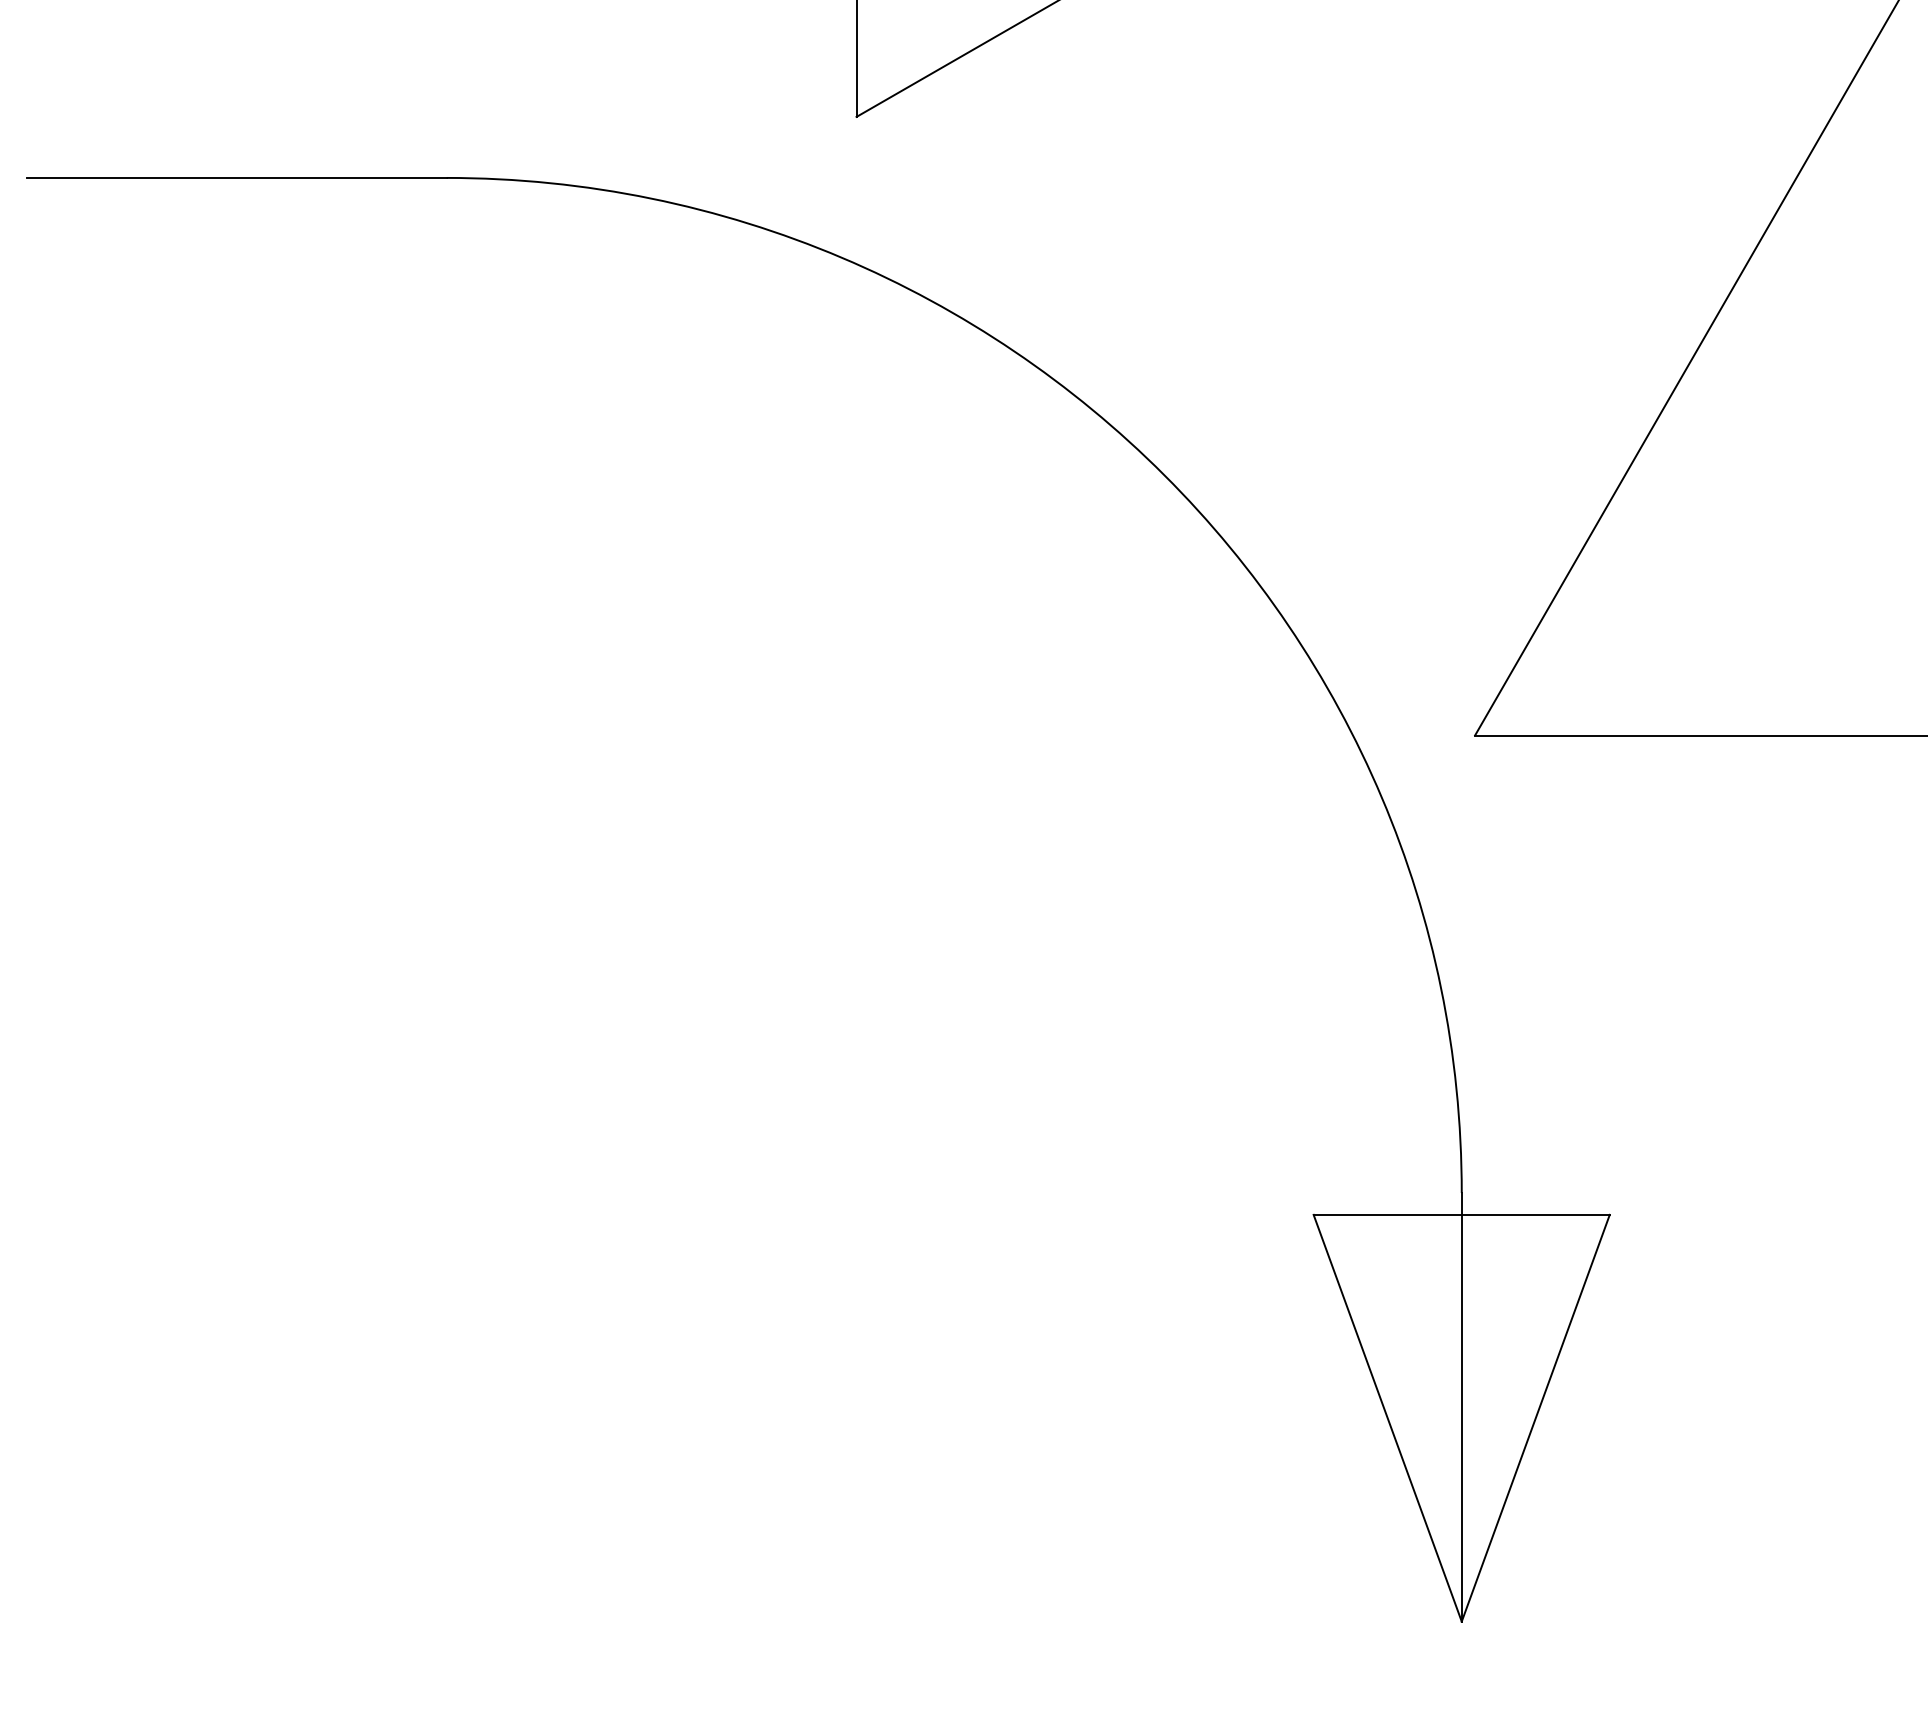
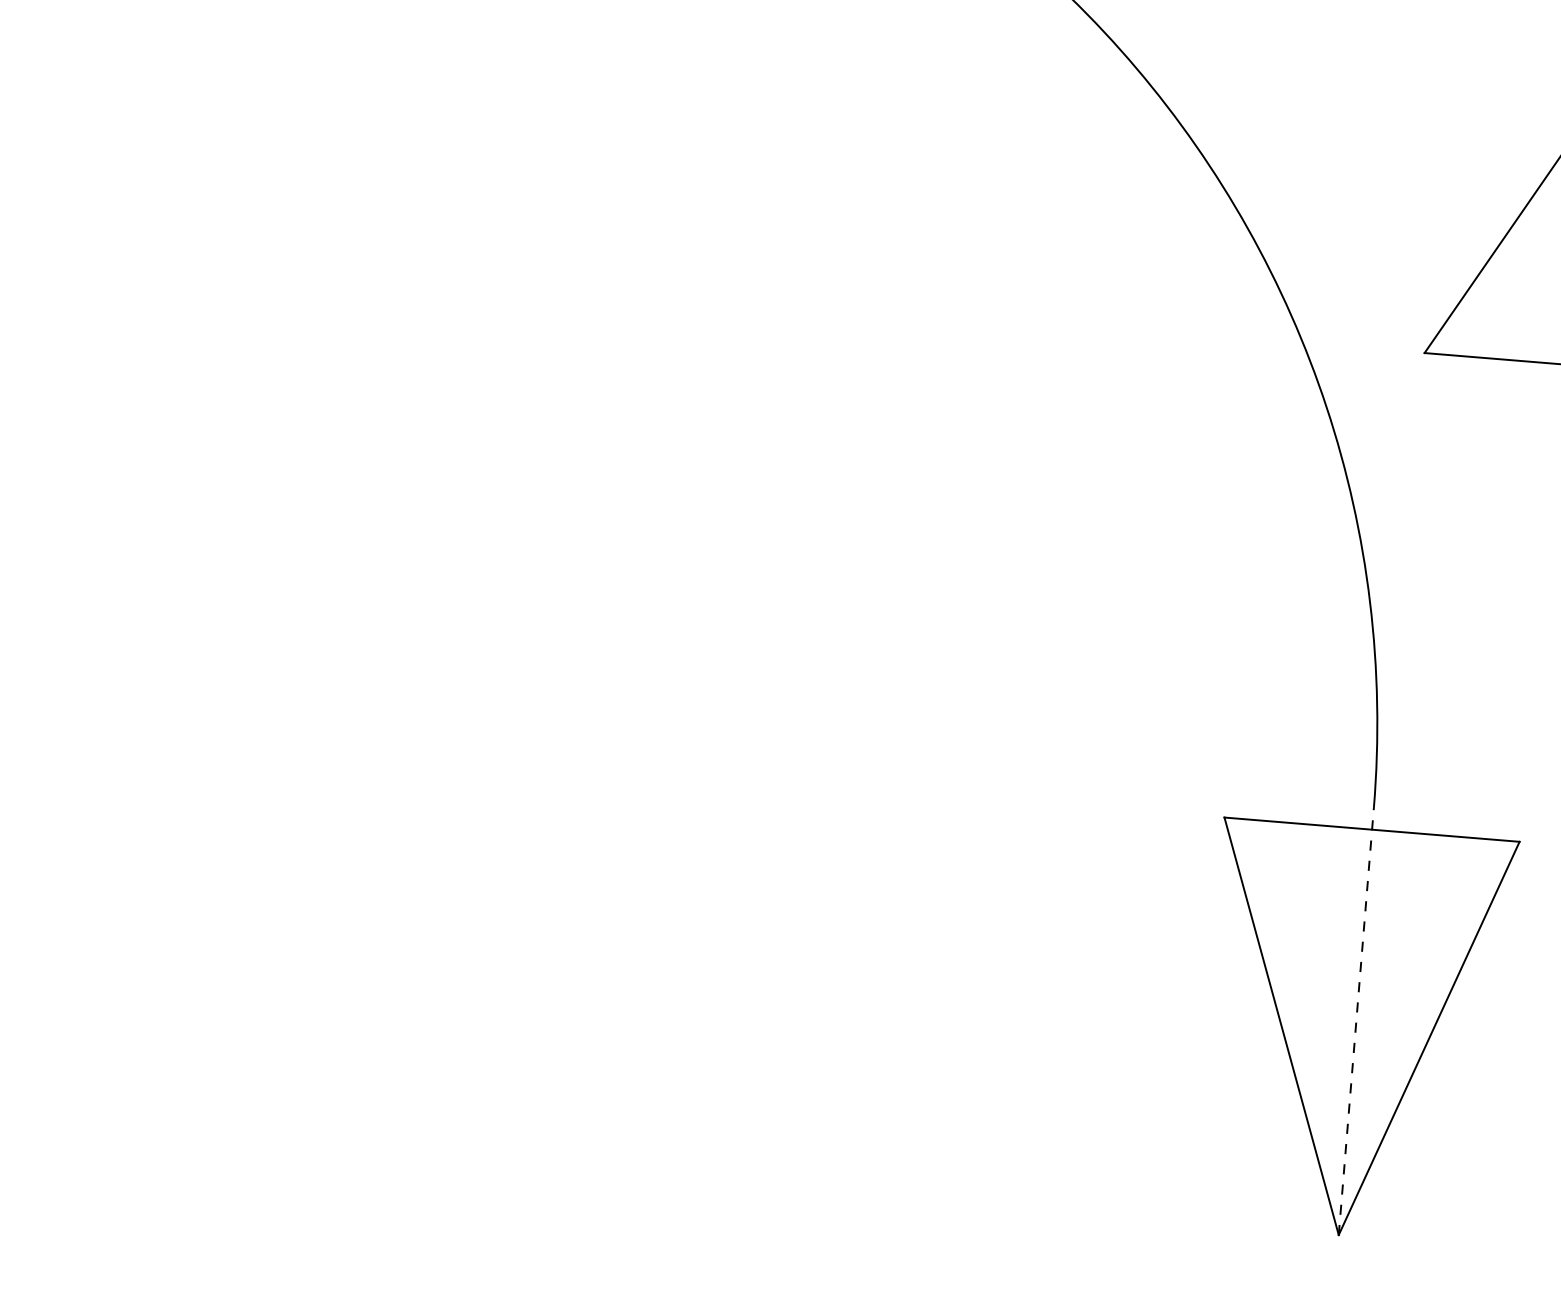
line: (1461, 1406) -> (1356, 1020), solid -> dashed

